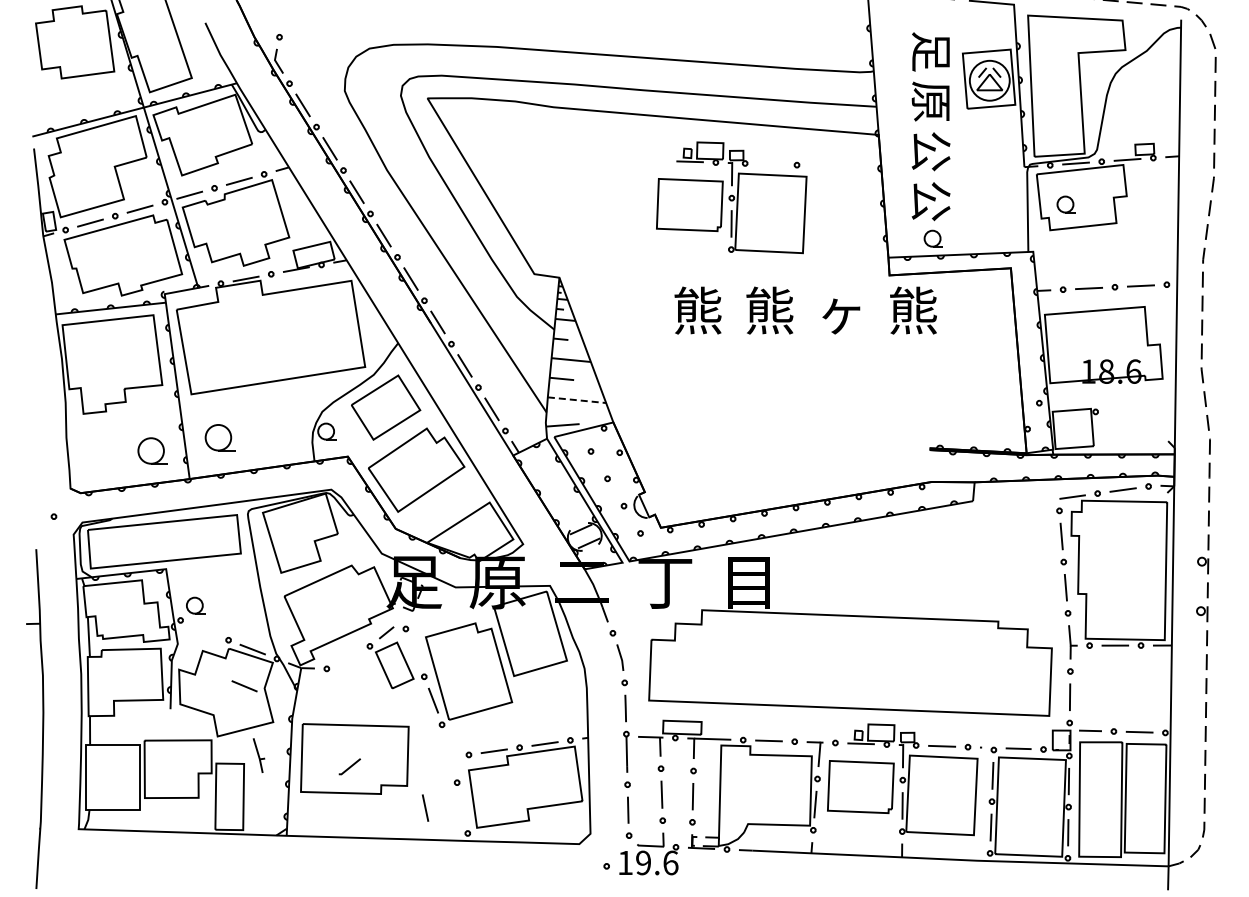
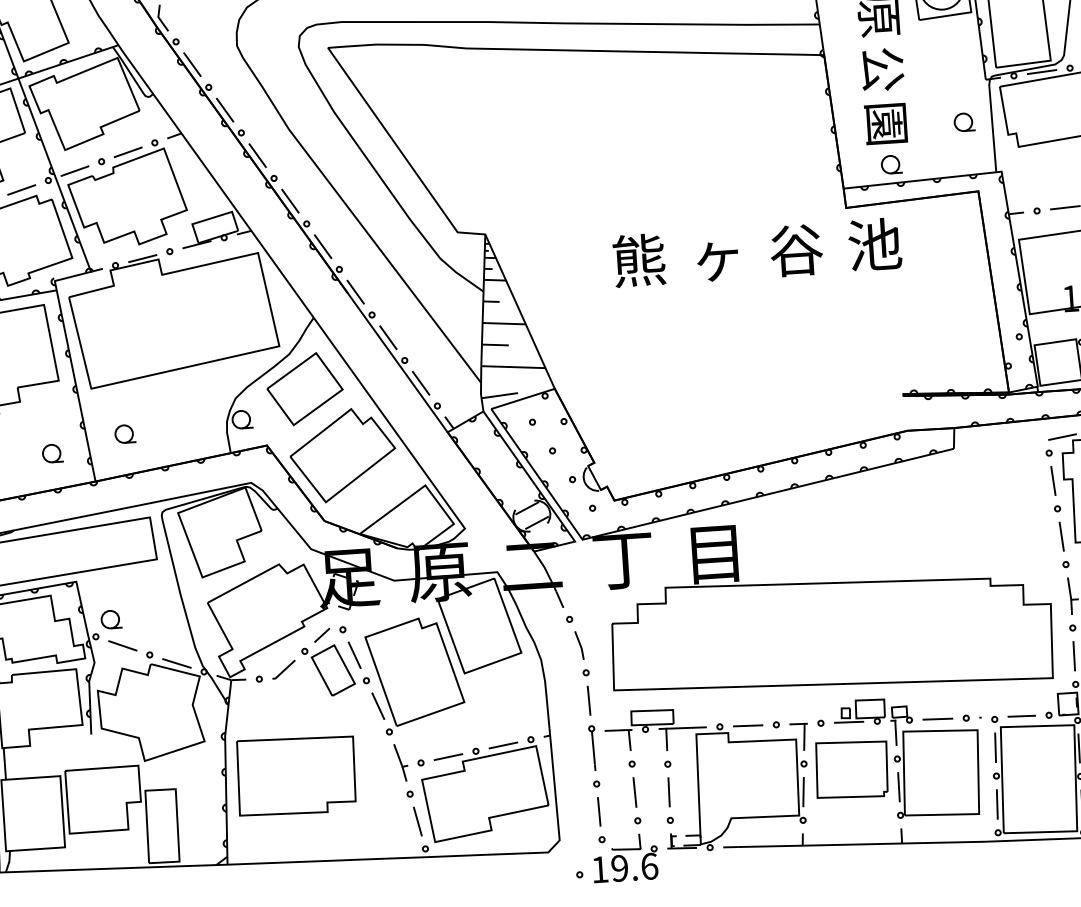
part: (731, 197) -> (667, 134), removed
text: (930, 201) -> (885, 124), 公 -> 園
part: (1065, 204) -> (963, 122), moved
text: (769, 310) -> (717, 255), 熊 -> ヶ
text: (841, 310) -> (796, 249), ヶ -> 谷
text: (913, 310) -> (874, 244), 熊 -> 池
line: (577, 400) -> (513, 367), dashed -> solid
part: (218, 437) -> (124, 433), size x0.62
part: (151, 450) -> (51, 453), size x0.62
line: (414, 652) -> (354, 654), added
line: (244, 686) -> (122, 646), moved
part: (258, 755) -> (400, 762), moved
line: (349, 766) -> (283, 669), moved
line: (425, 807) -> (417, 820), moved

